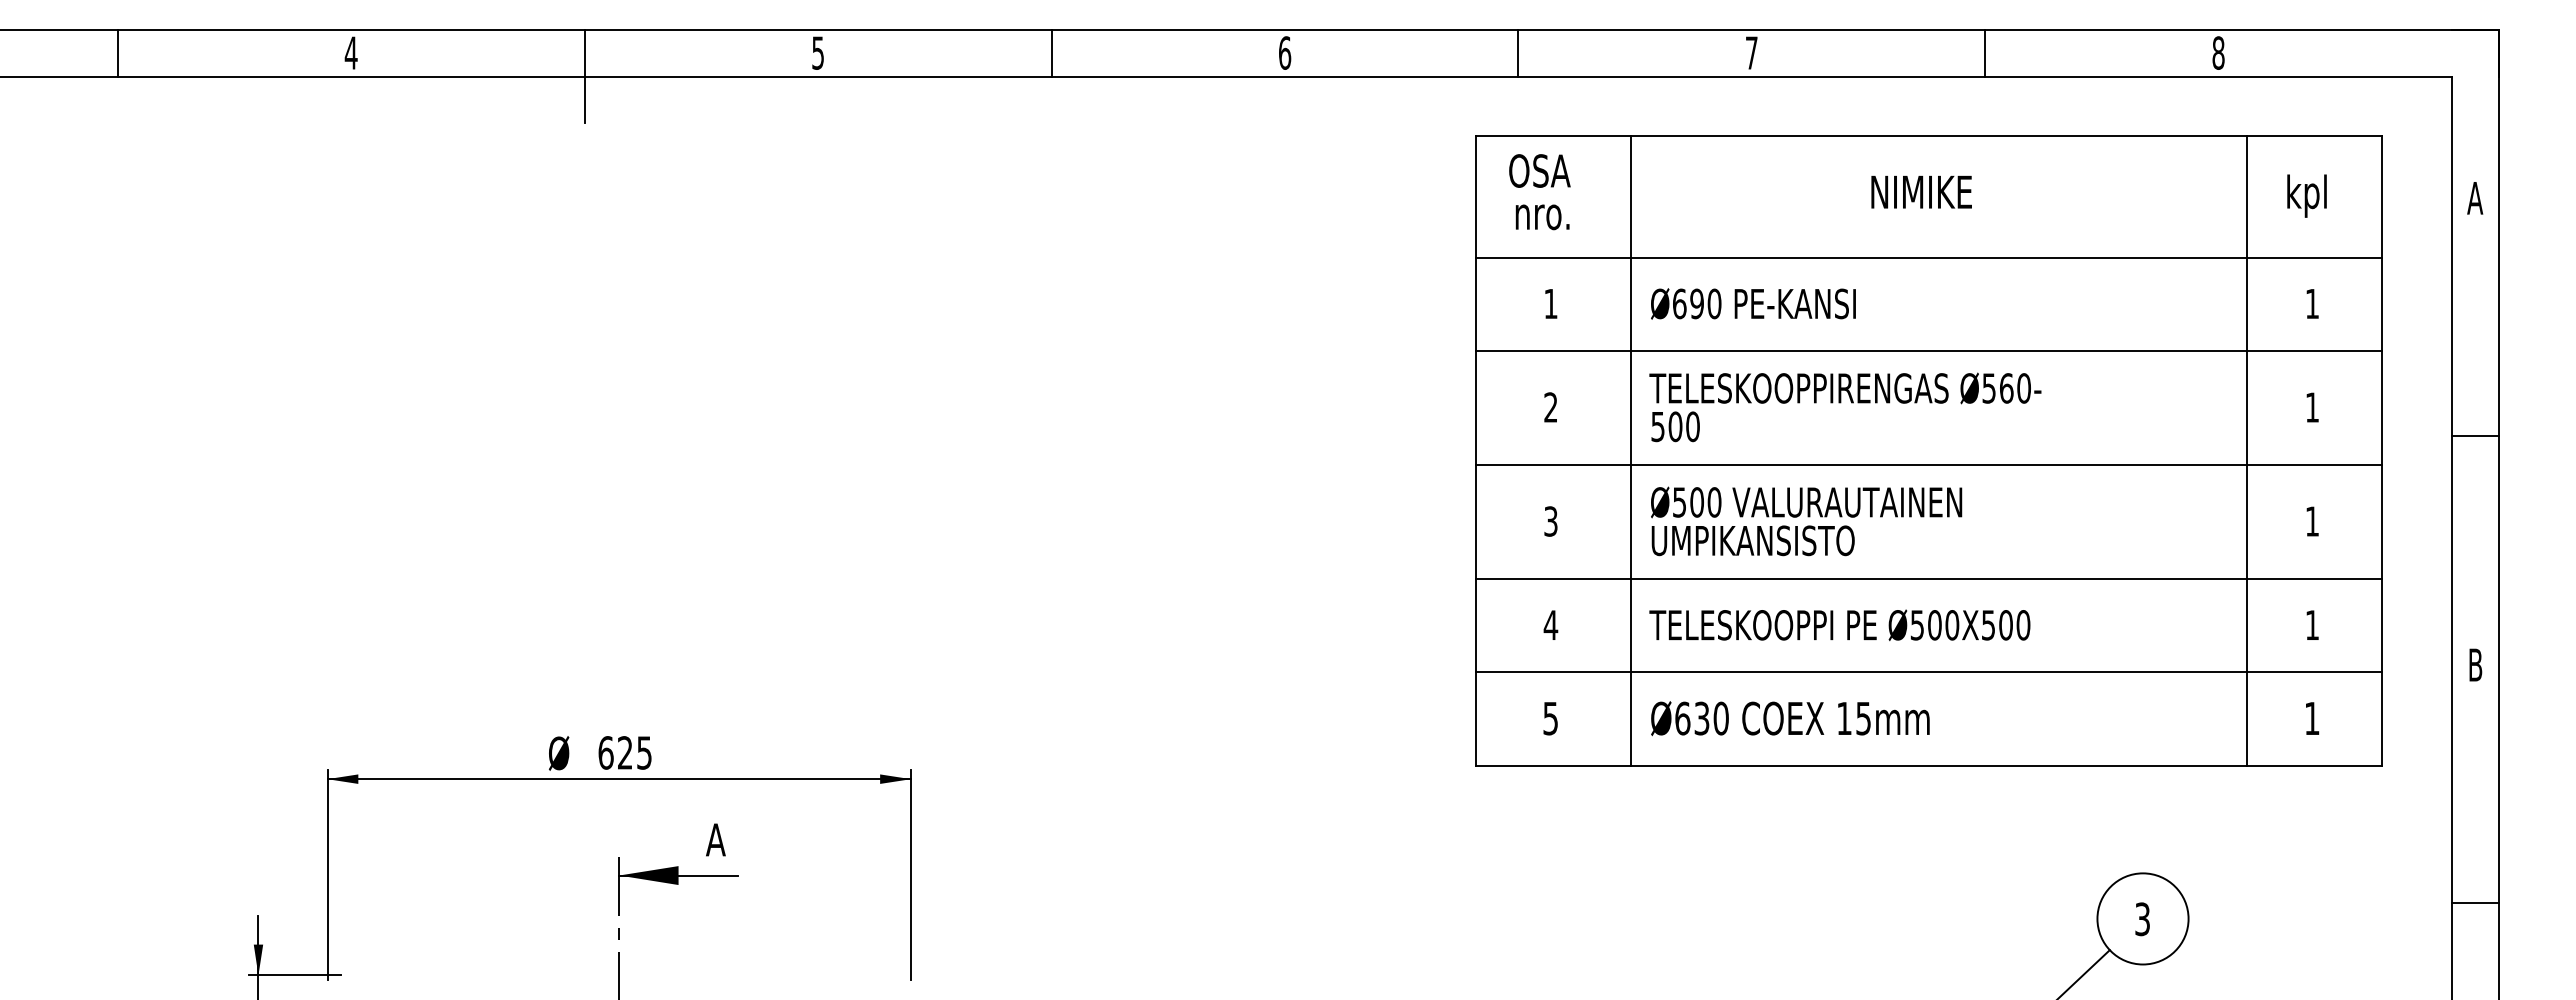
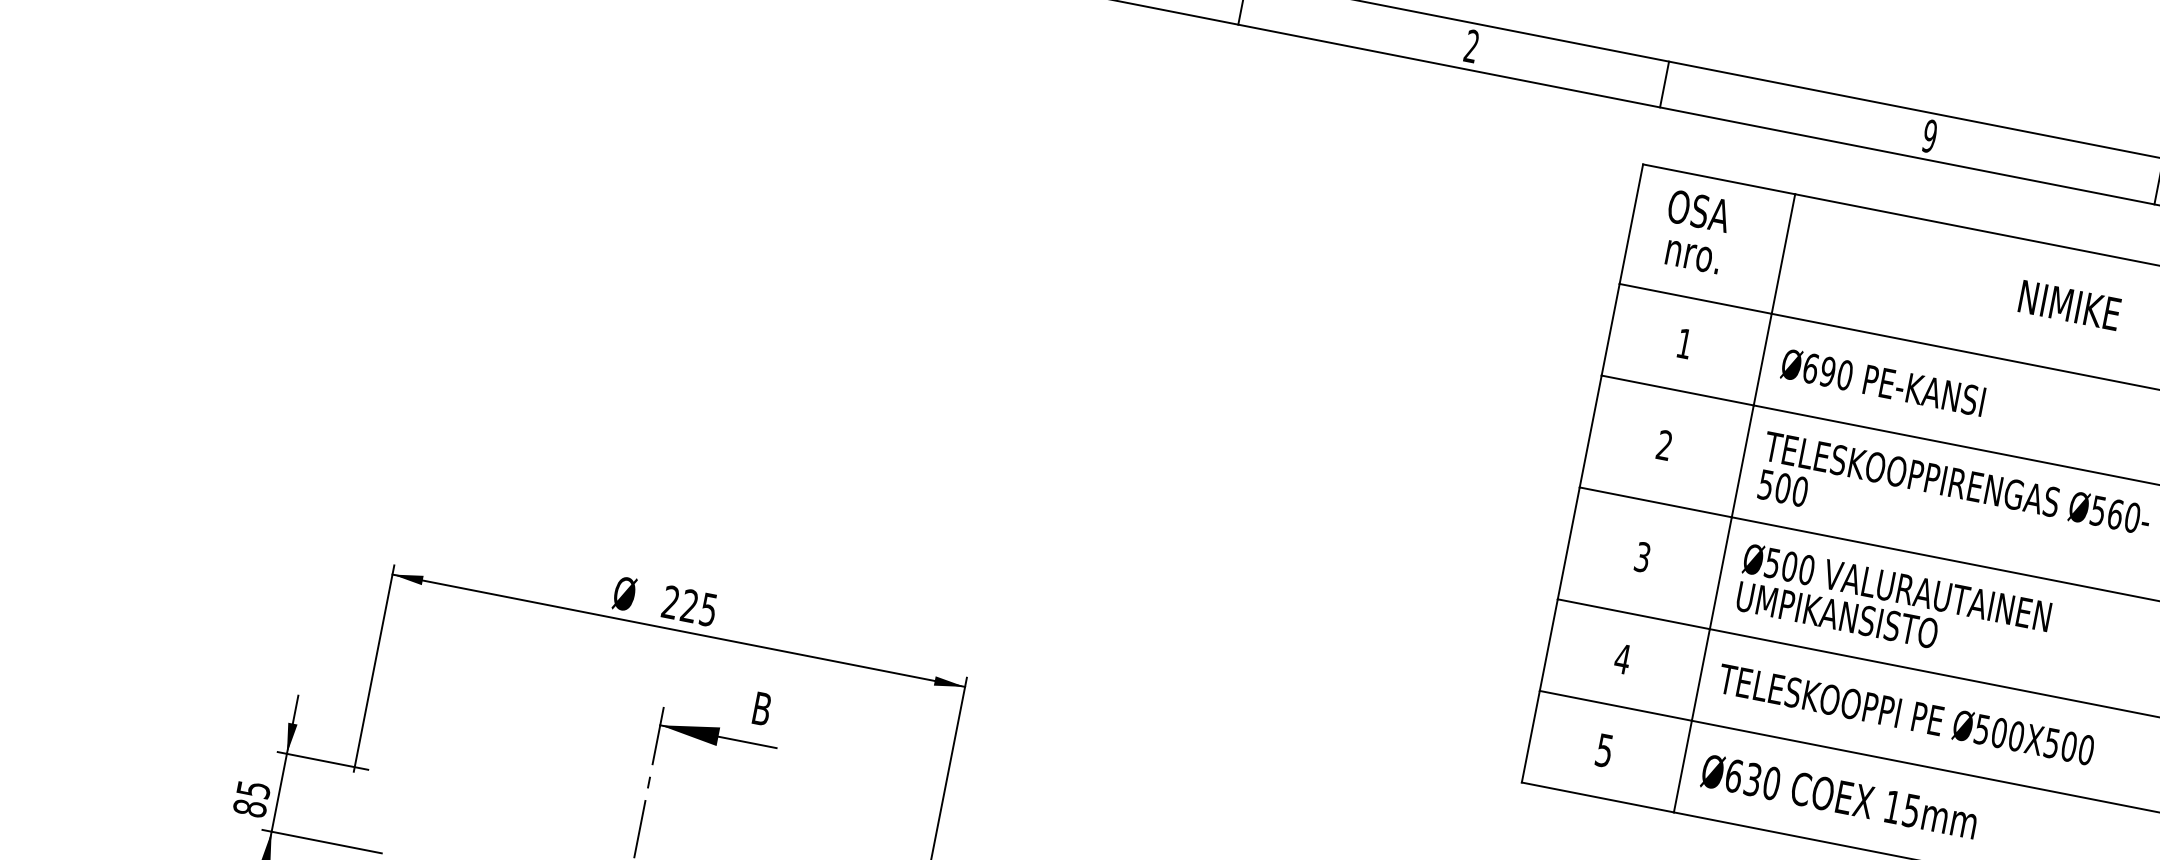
text: (1285, 52) -> (1472, 45), 6 -> 2
text: (1751, 52) -> (1929, 135), 7 -> 9
line: (1518, 53) -> (1664, 84), moved
text: (605, 752) -> (670, 601), 625 -> 225
text: (715, 839) -> (761, 708), A -> B

